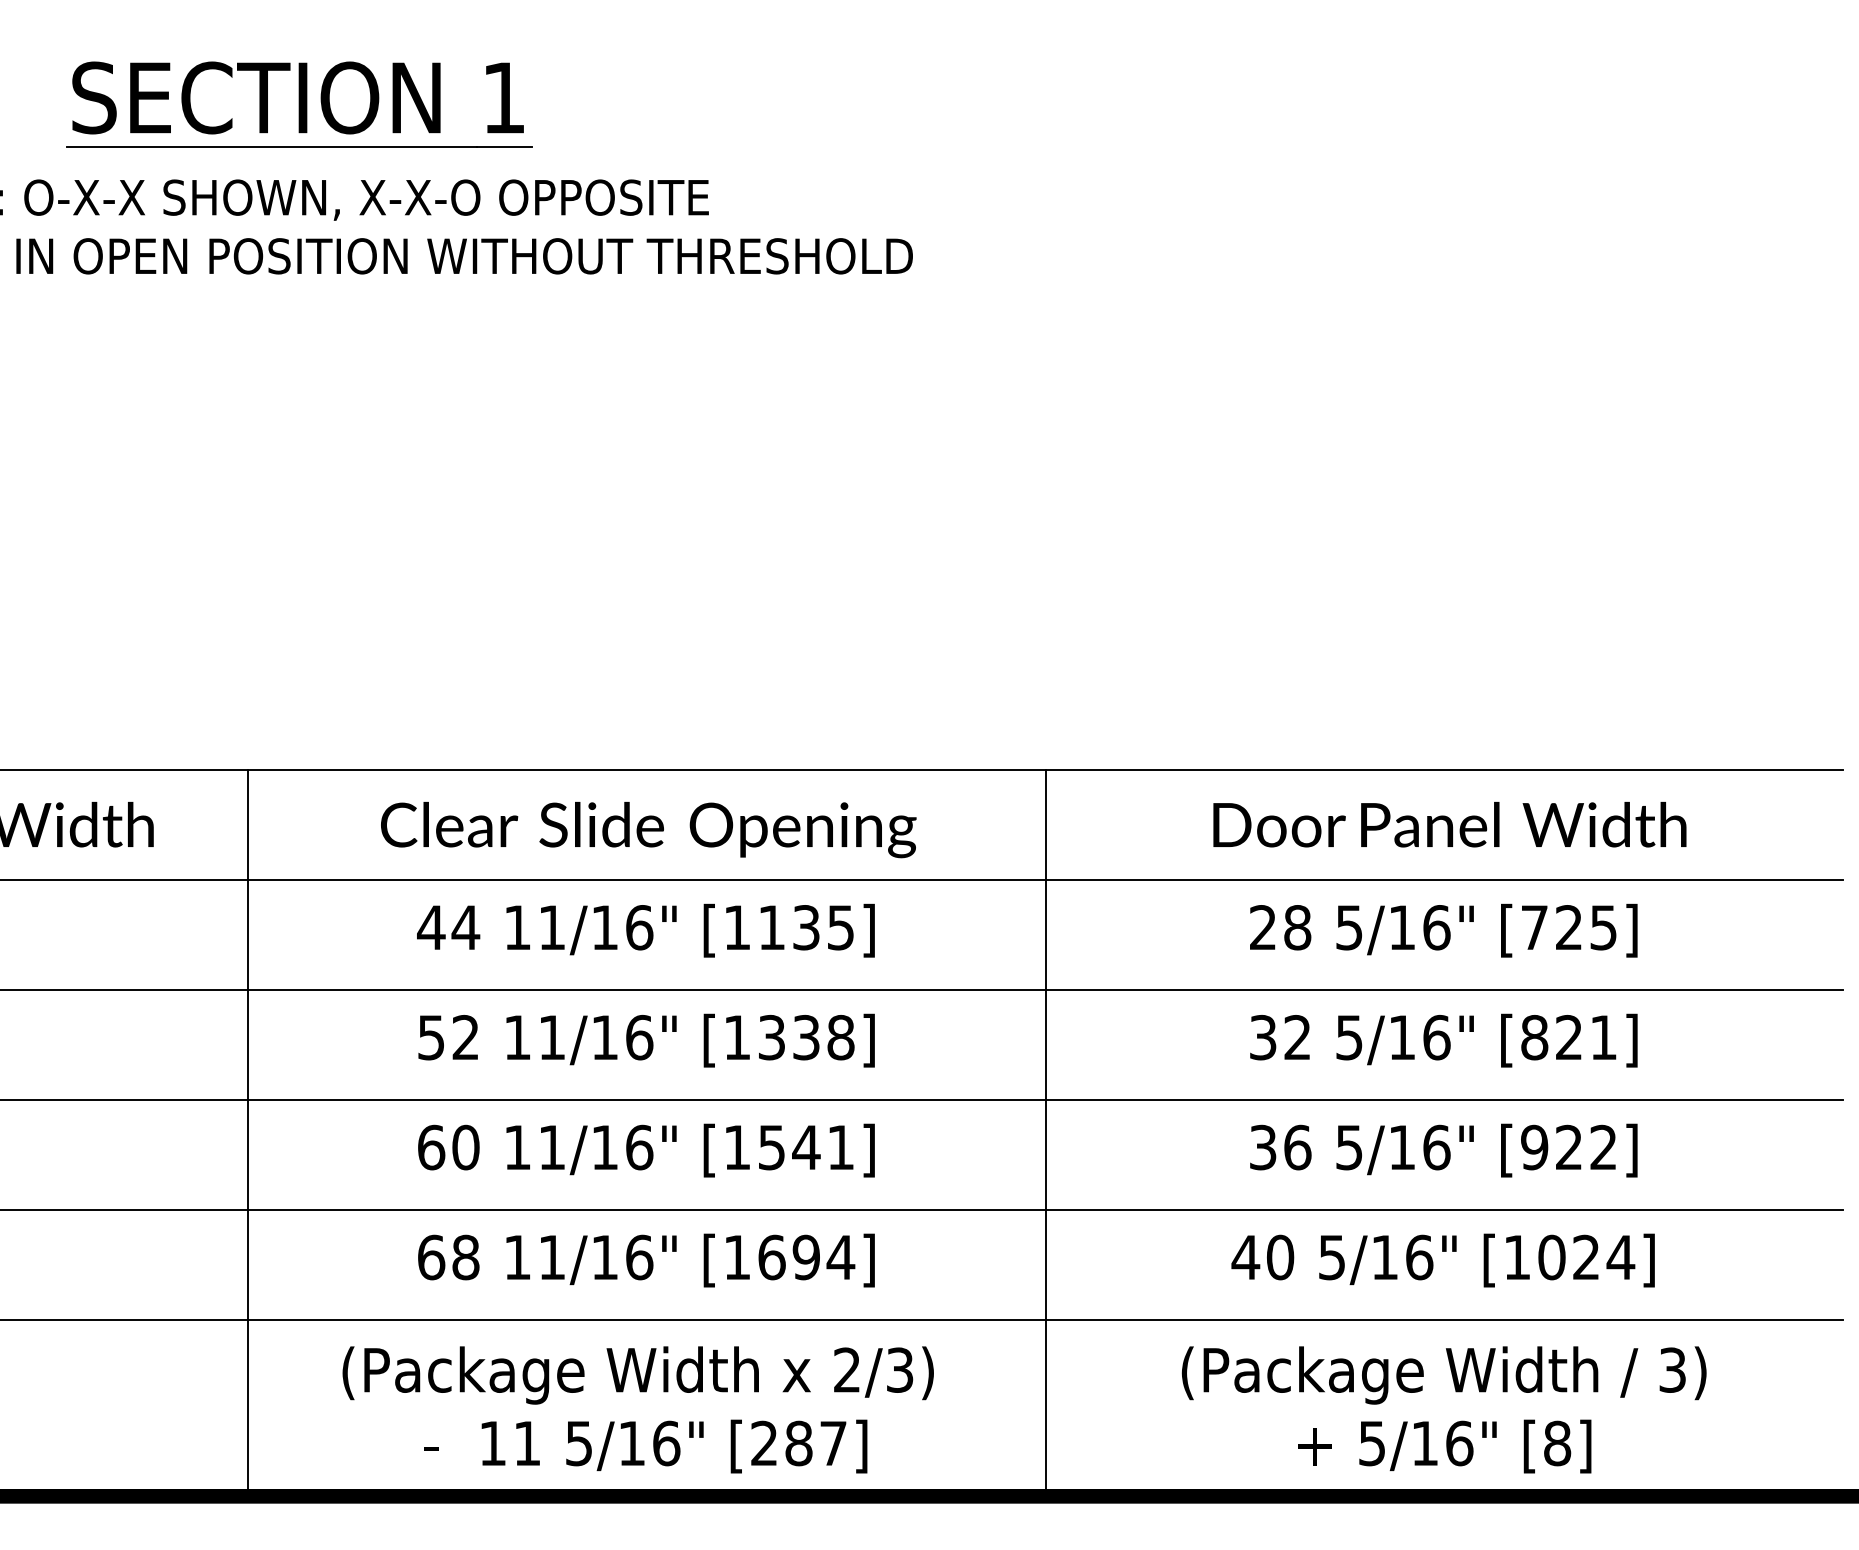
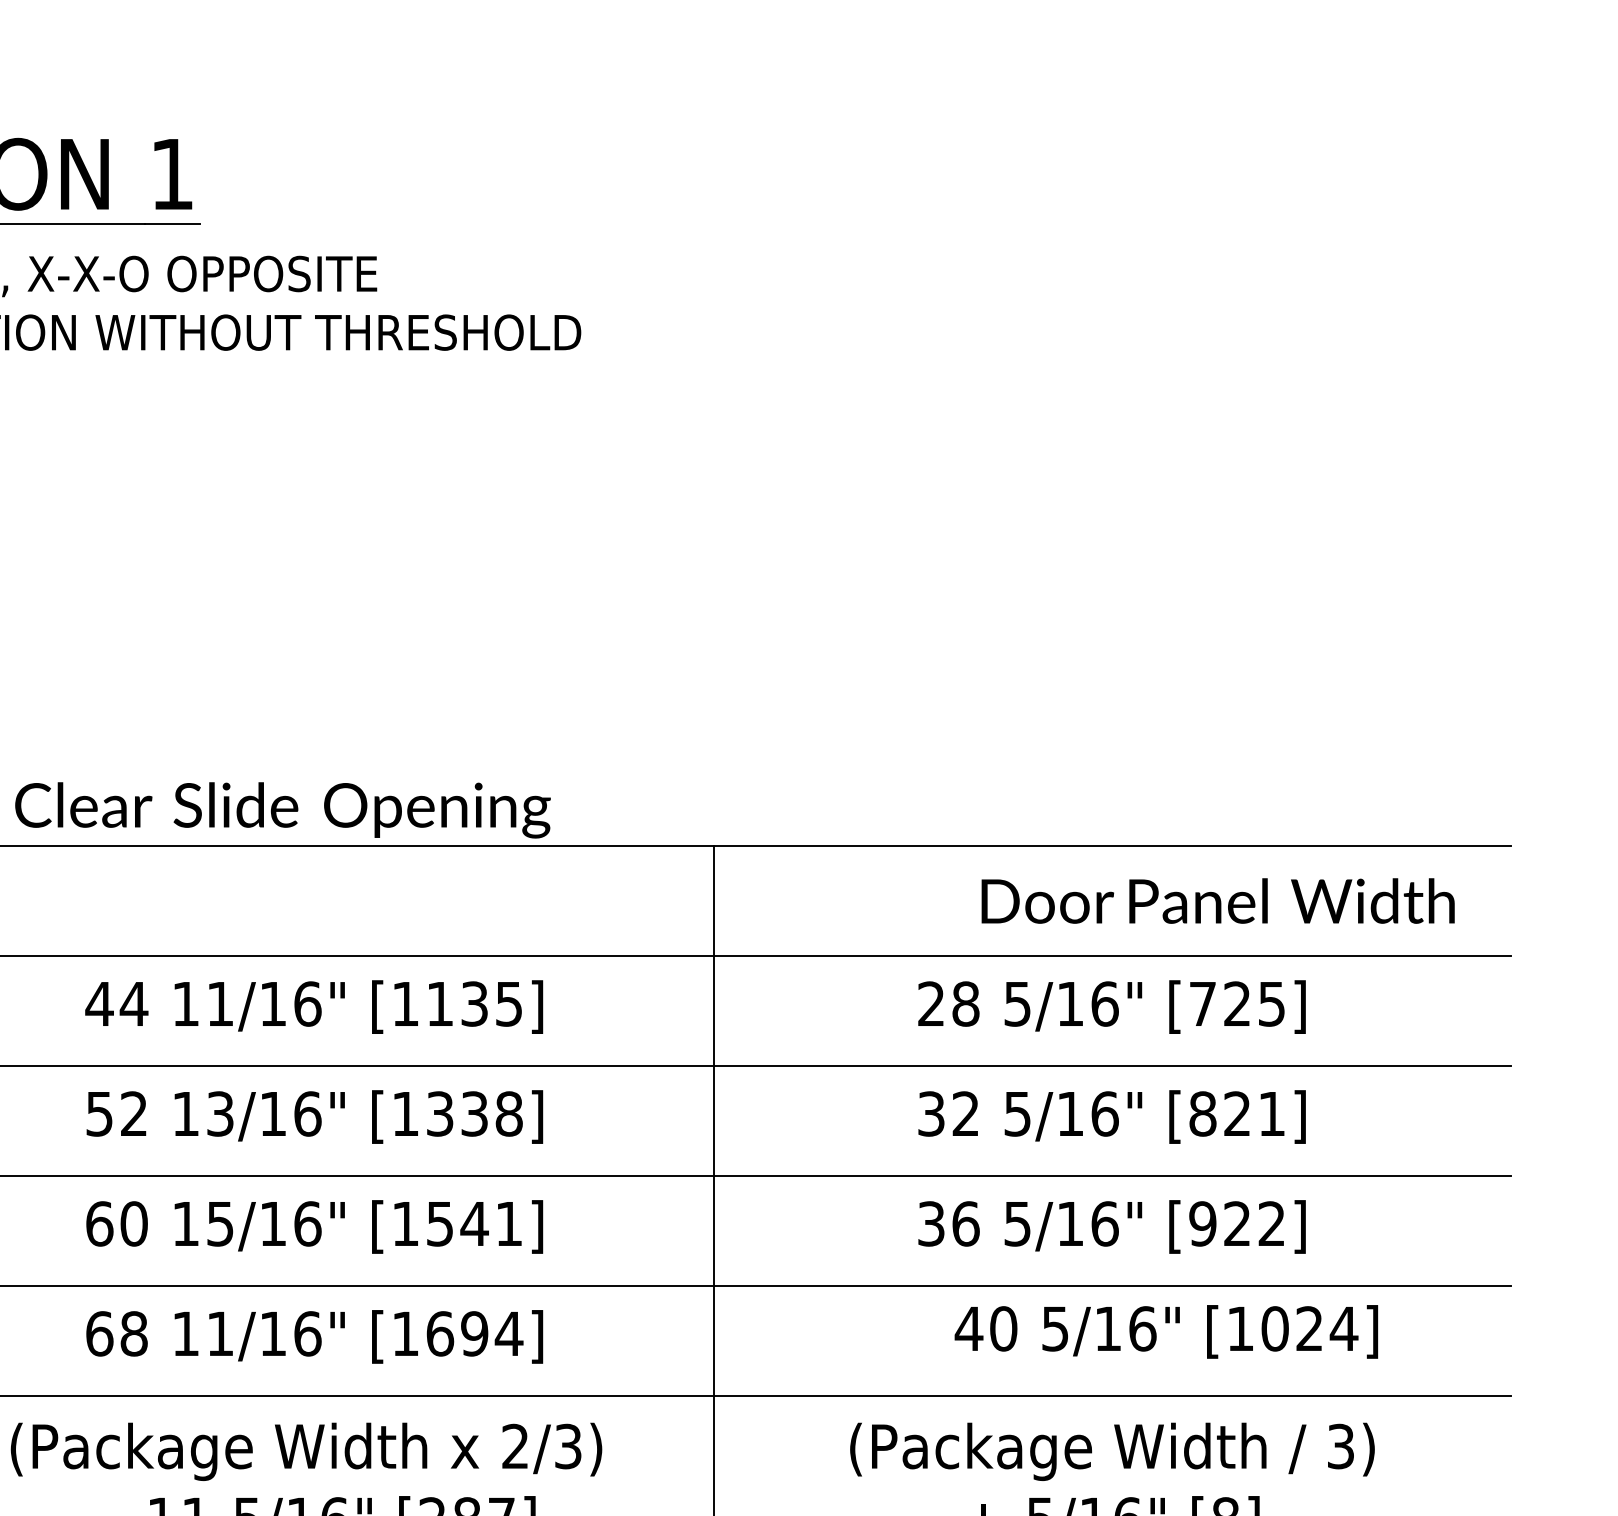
text: (1449, 824) -> (1217, 900), moved
text: (648, 830) -> (282, 810), moved
text: (552, 1037) -> (220, 1113), 11/16" -> 13/16"
text: (551, 1147) -> (219, 1223), 11/16" -> 15/16"
text: (1442, 1260) -> (1165, 1331), moved

